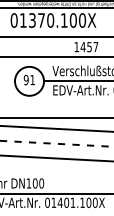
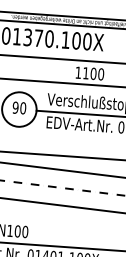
text: (89, 47) -> (93, 74), 1457 -> 1100
text: (32, 79) -> (23, 107), 91 -> 90

